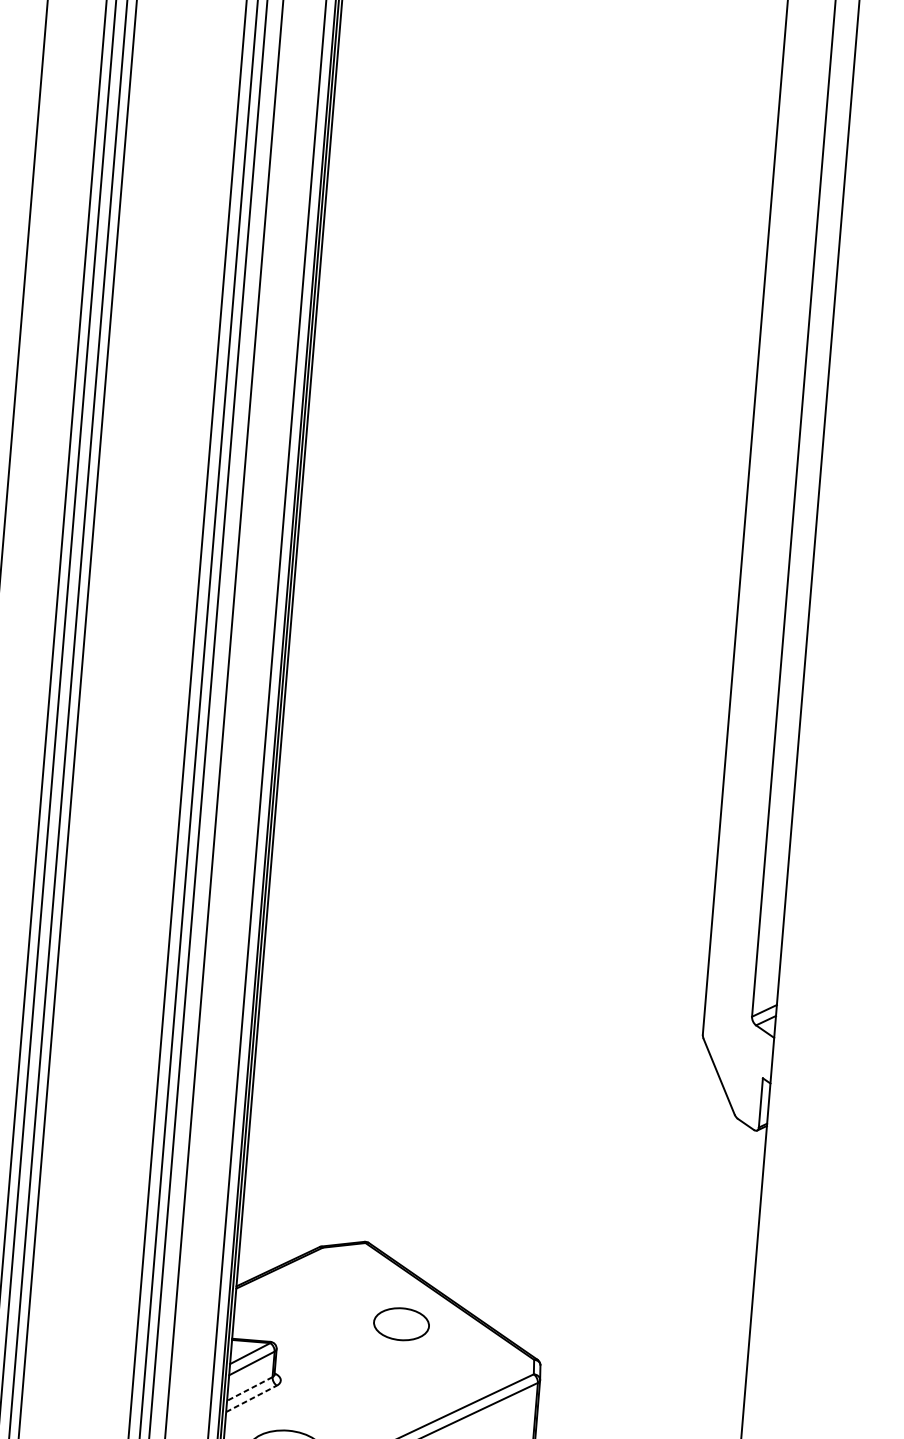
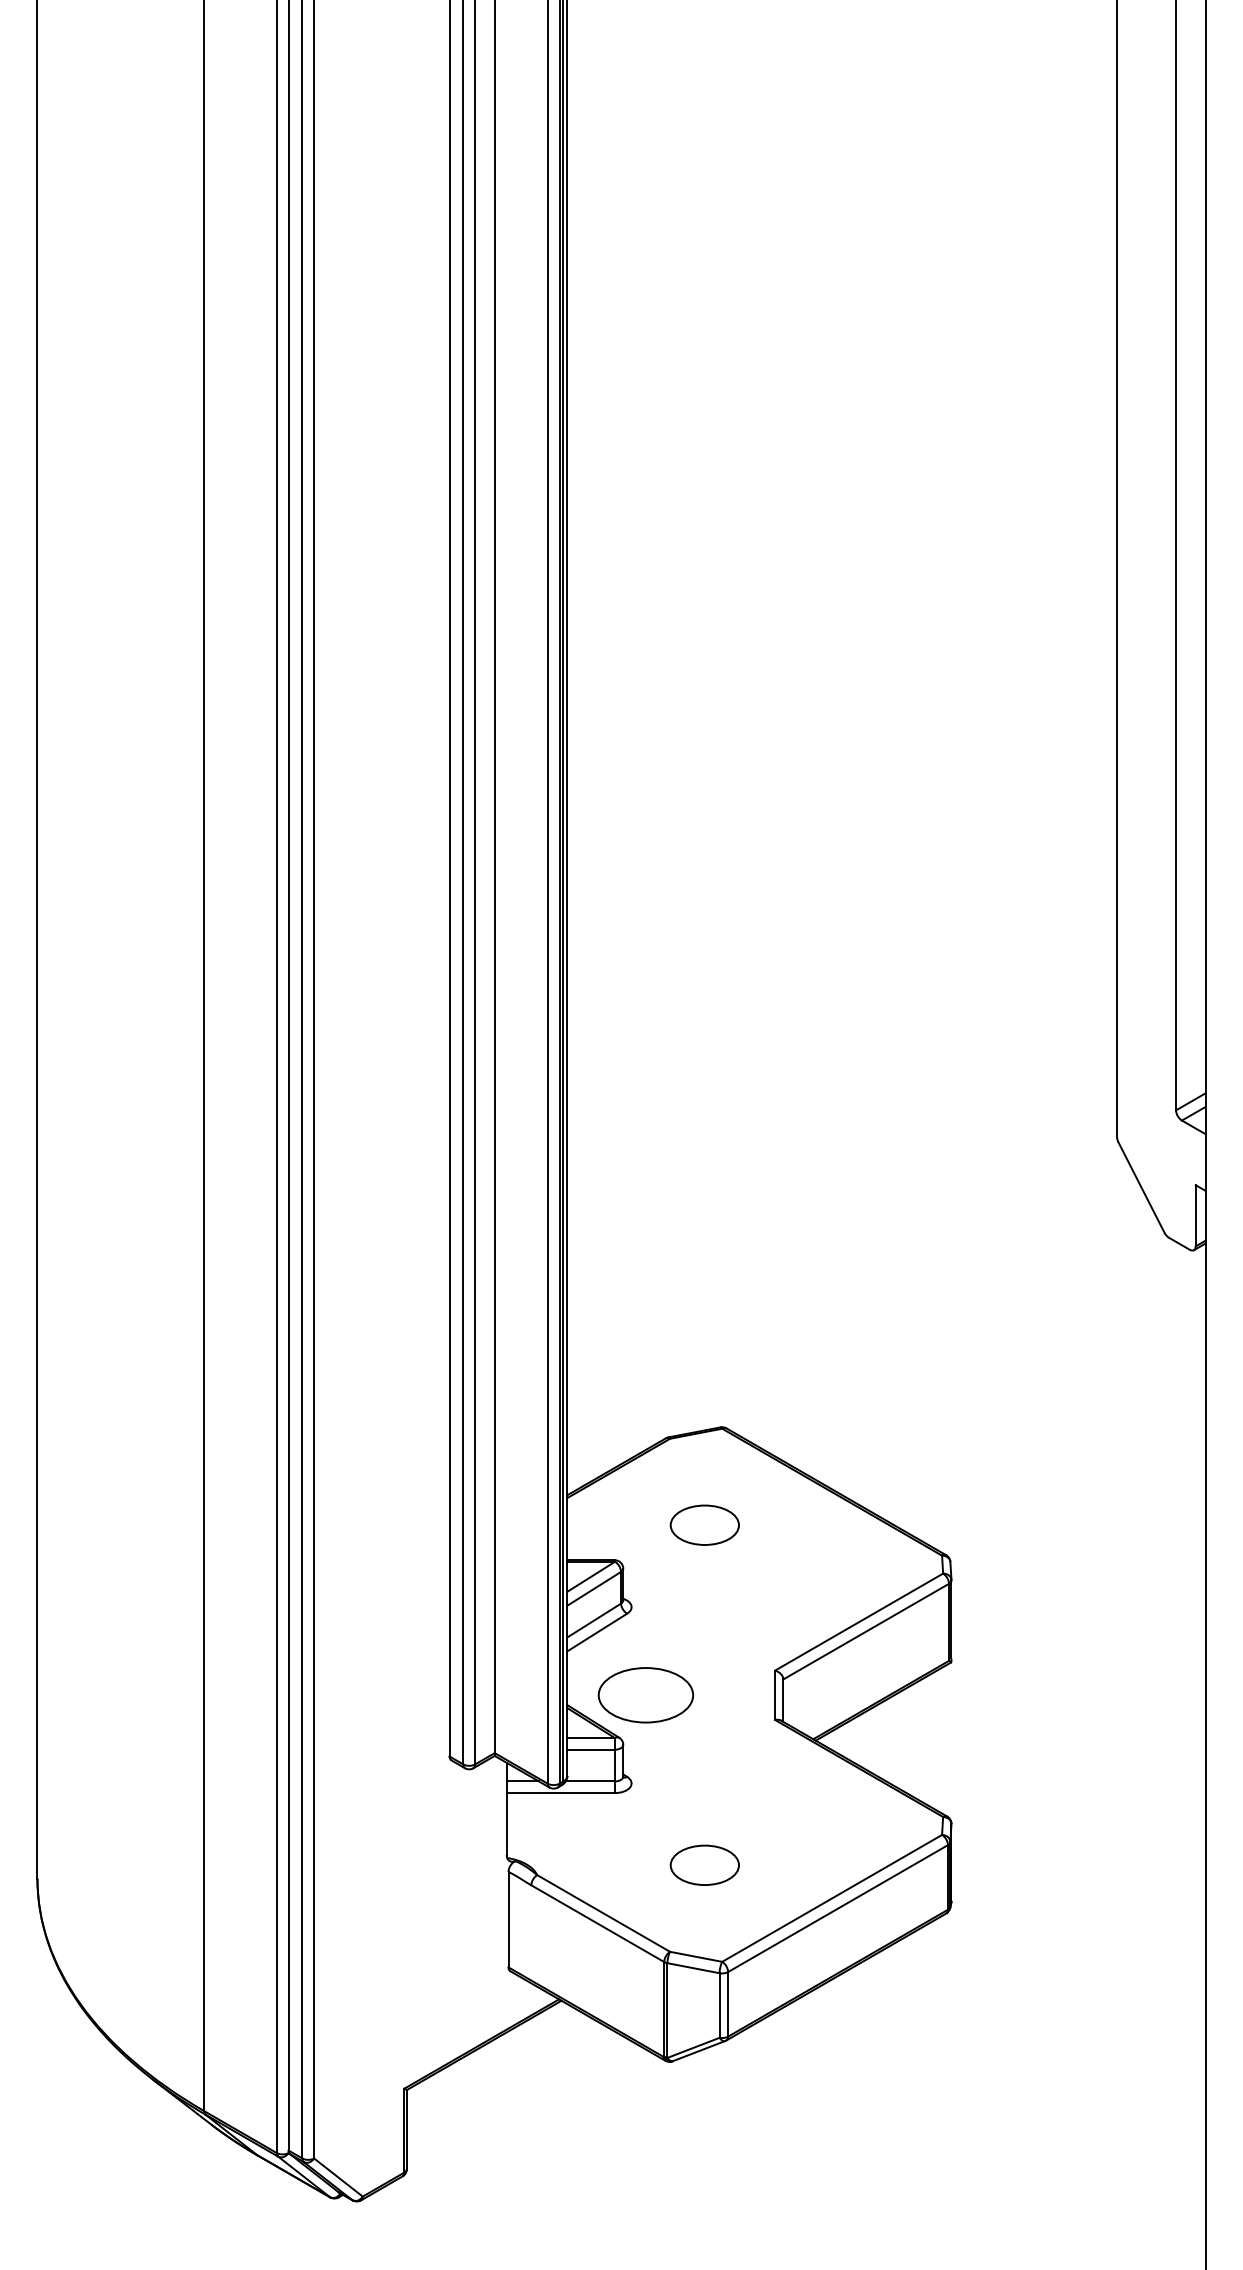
part: (401, 1323) -> (704, 1524), moved
line: (250, 1389) -> (594, 1620), dashed -> solid
line: (251, 1398) -> (597, 1632), dashed -> solid

